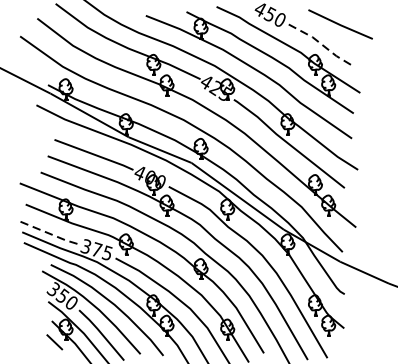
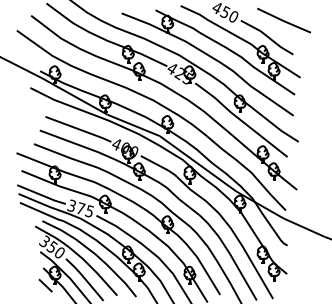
line: (320, 43) -> (267, 36), dashed -> solid
line: (49, 234) -> (41, 195), dashed -> solid

